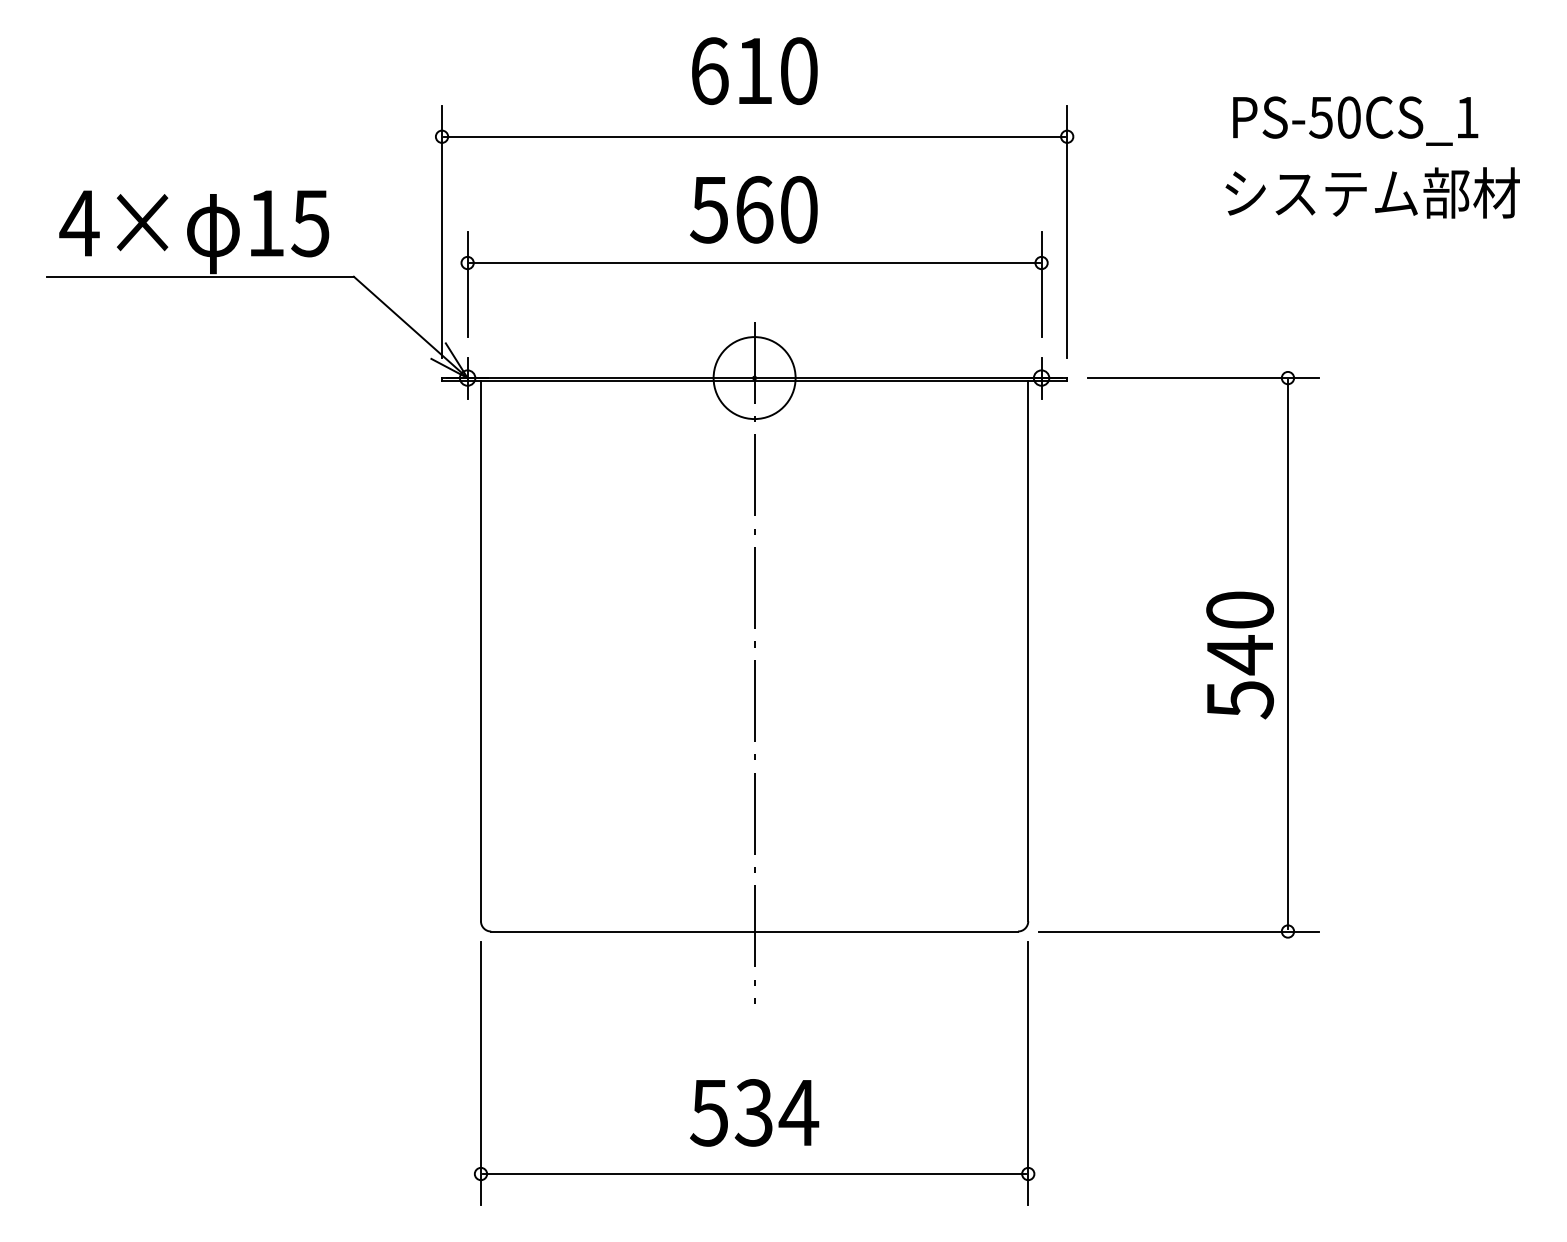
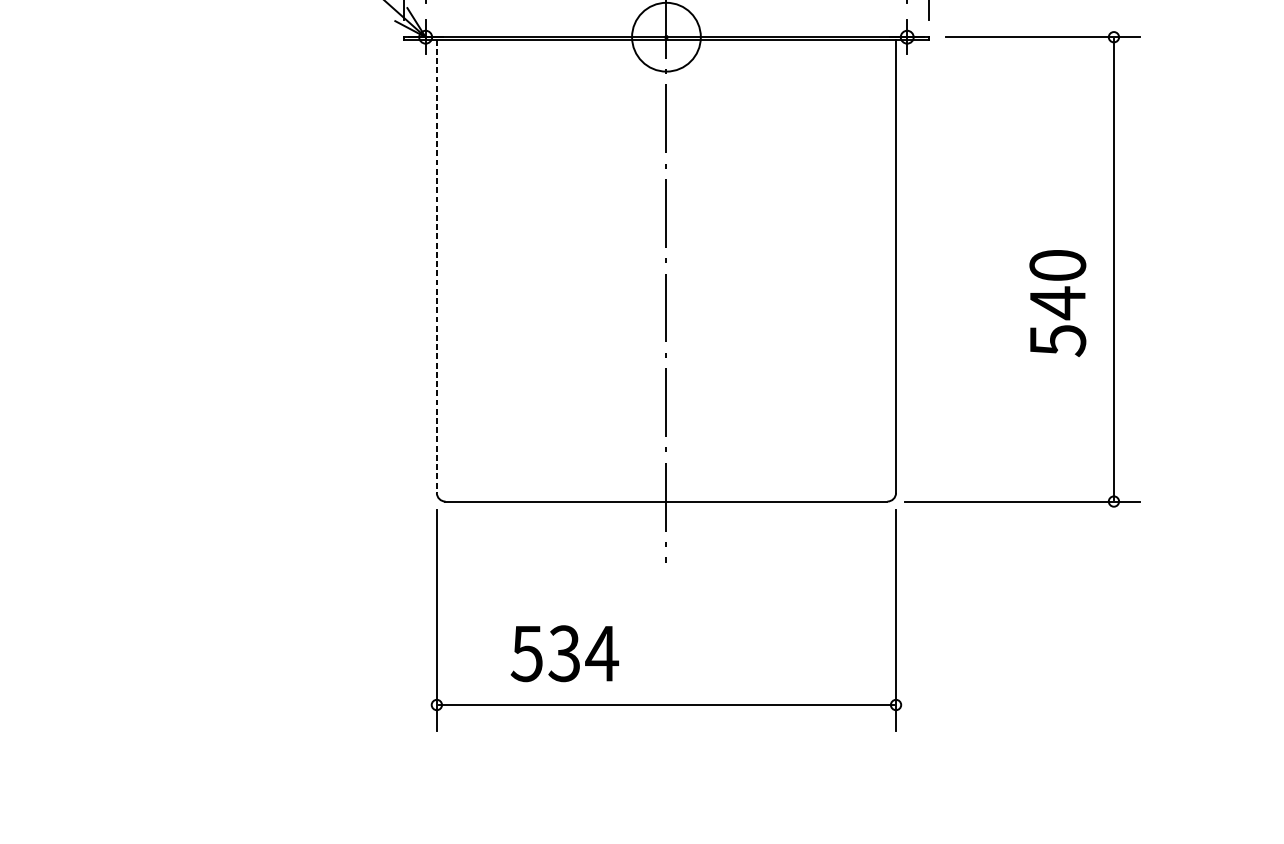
line: (480, 651) -> (436, 266), solid -> dashed
text: (1239, 655) -> (1057, 303), moved
text: (754, 1112) -> (564, 653), moved

